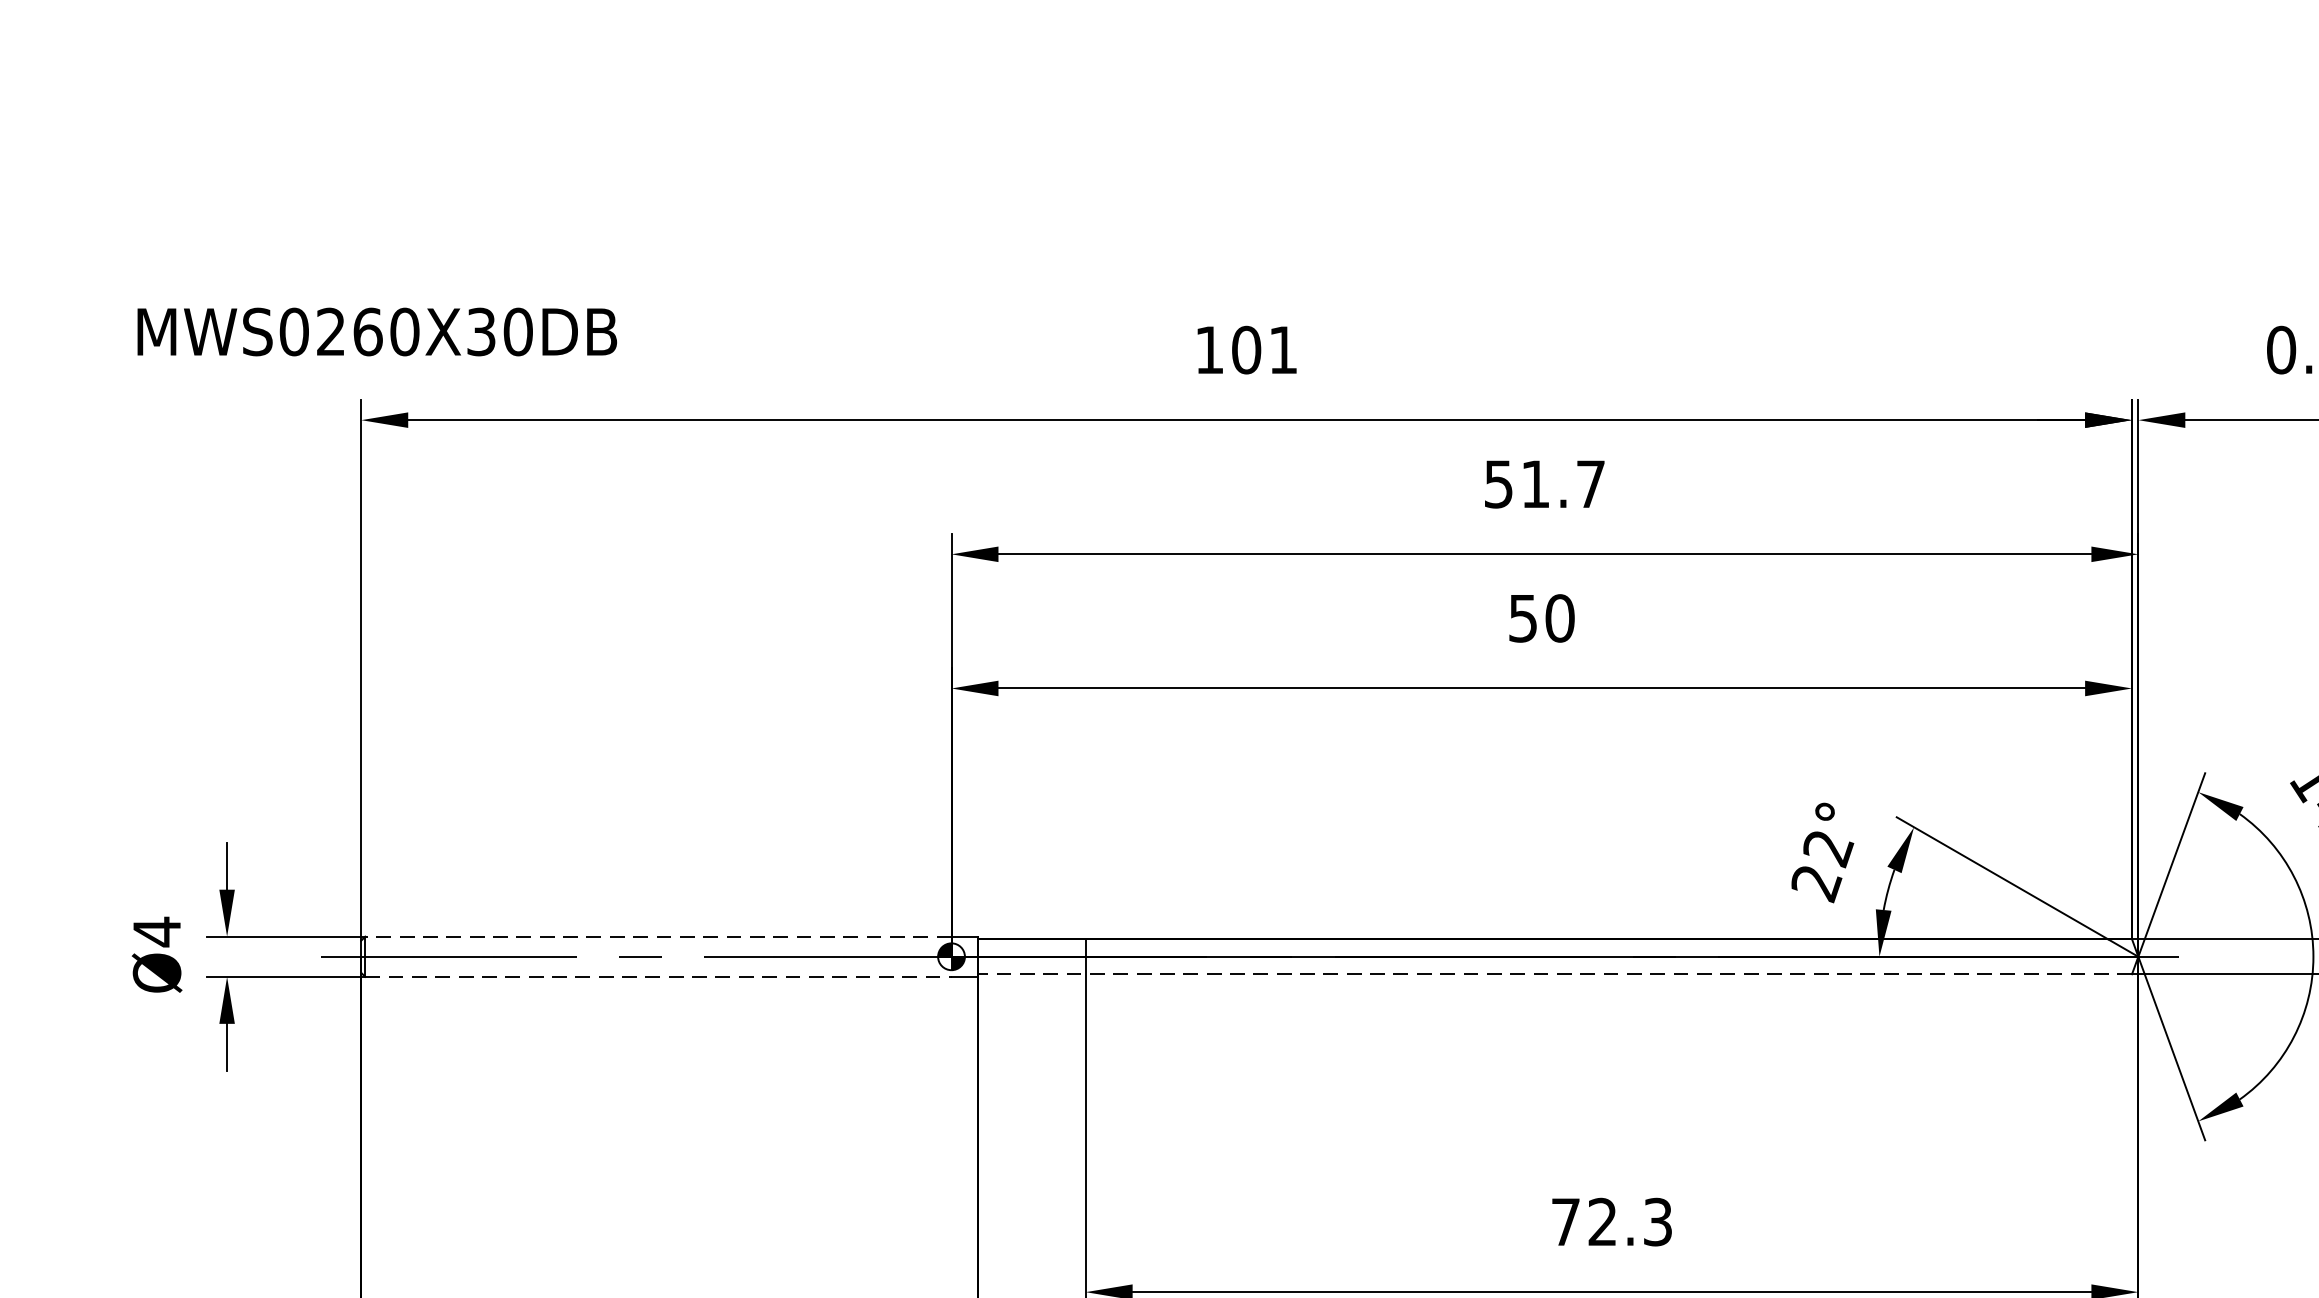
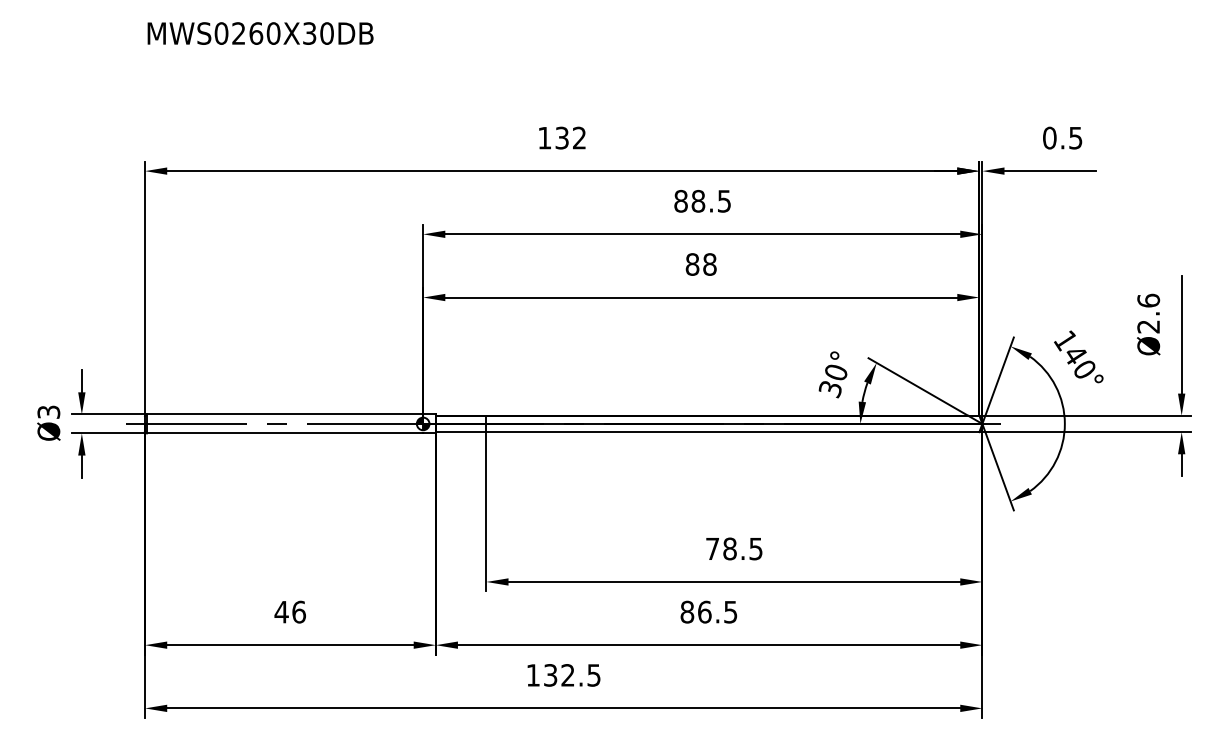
text: (377, 331) -> (260, 33), moved
text: (1264, 348) -> (570, 137), 101 -> 132
text: (1544, 482) -> (702, 200), 51.7 -> 88.5
text: (1540, 618) -> (700, 264), 50 -> 88
text: (1822, 866) -> (833, 381), 22° -> 30°
text: (156, 932) -> (48, 412), Ø4 -> Ø3
line: (657, 936) -> (284, 414), dashed -> solid
line: (1554, 974) -> (707, 432), dashed -> solid
line: (659, 977) -> (285, 433), dashed -> solid
text: (1629, 1221) -> (742, 548), 72.3 -> 78.5

